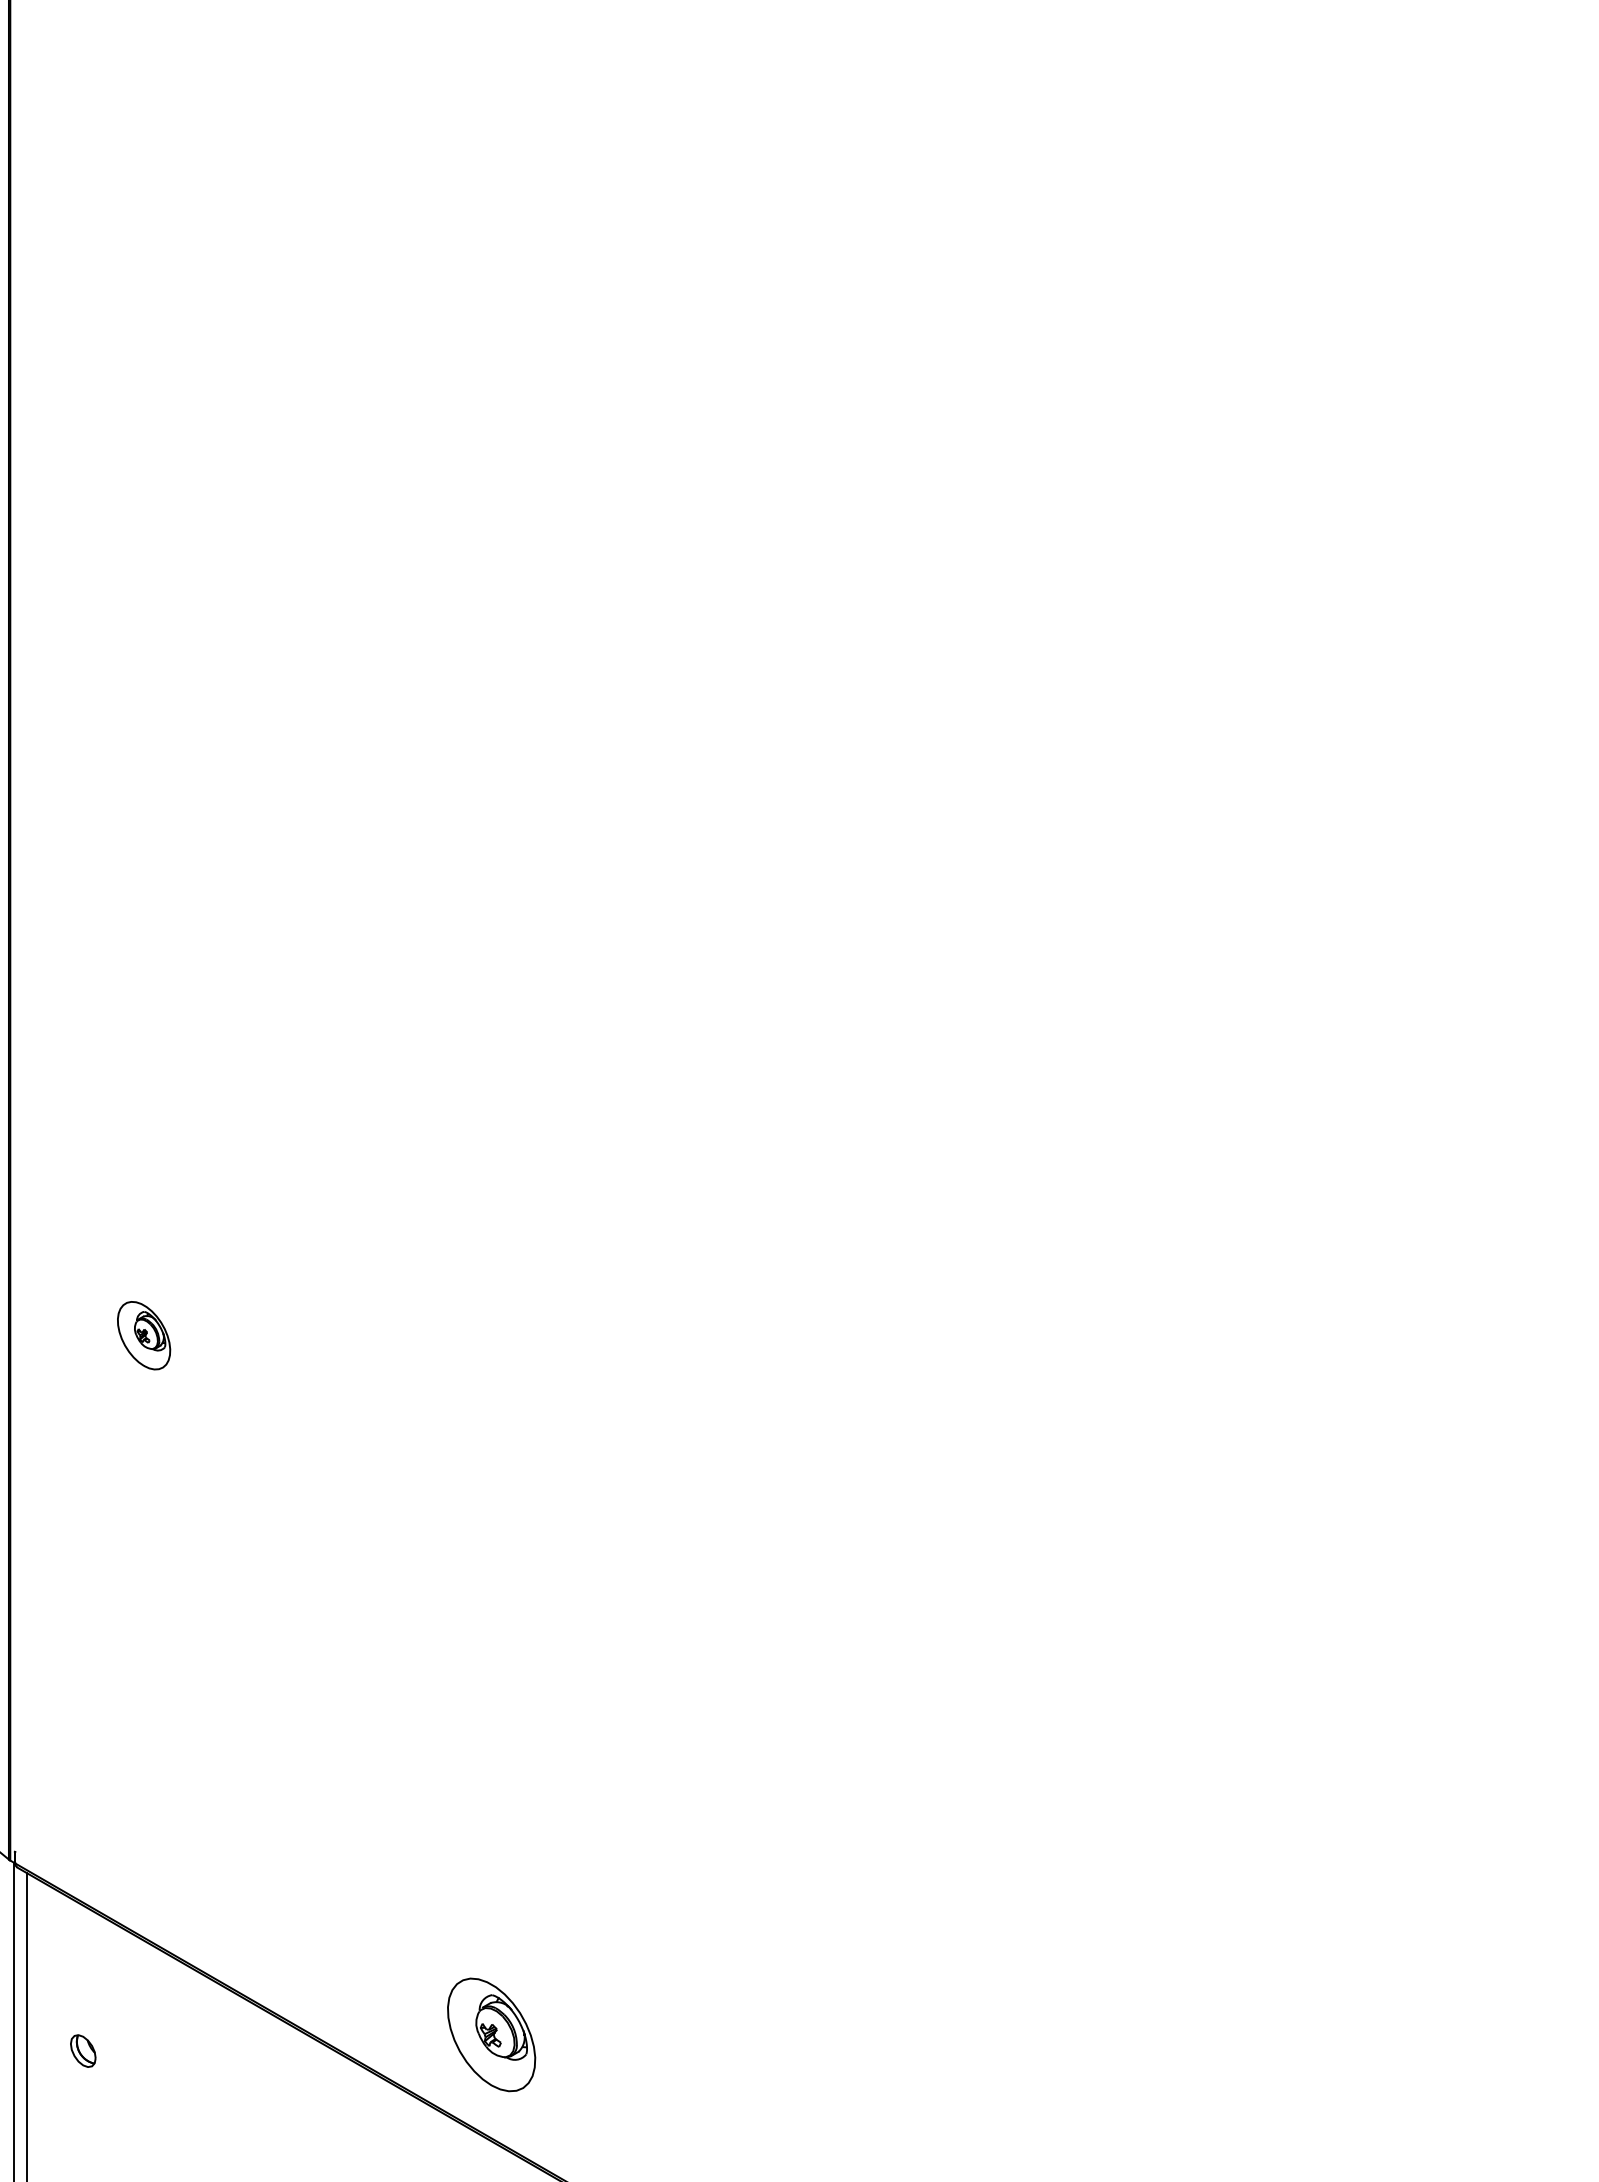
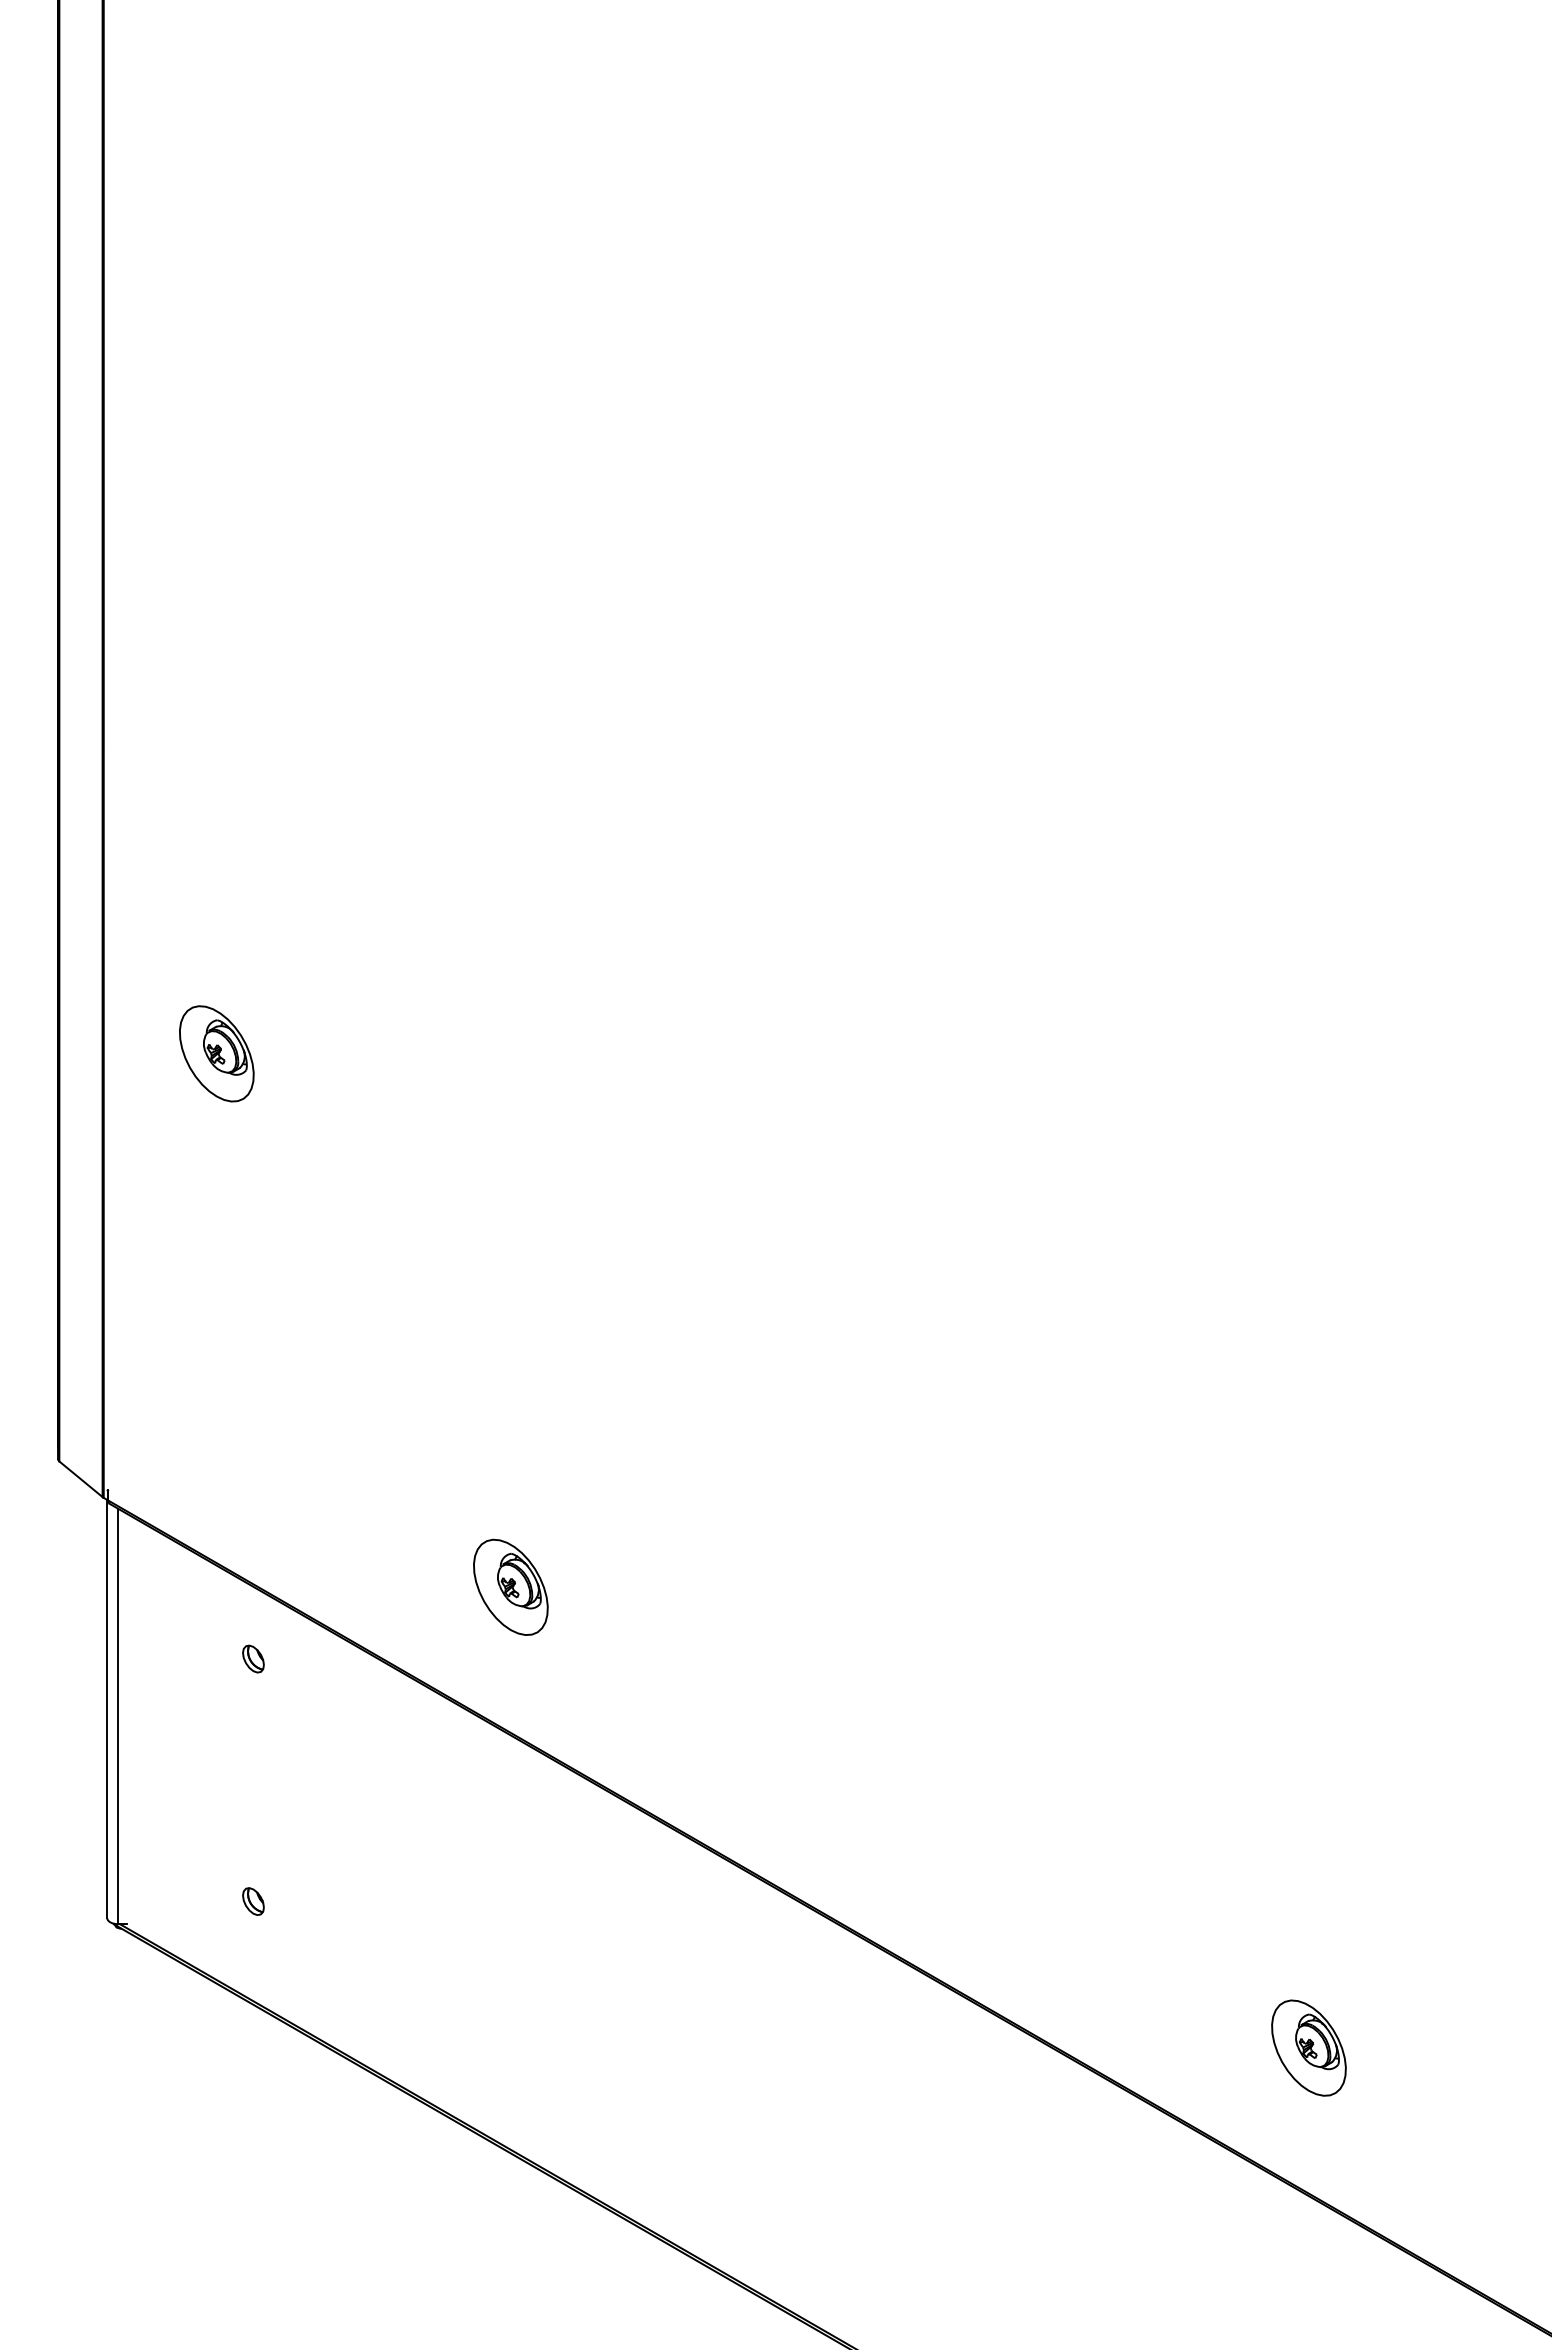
part: (143, 1335) -> (216, 1053), size x1.67
part: (491, 2033) -> (510, 1586), moved
part: (83, 2050) -> (253, 1658), moved

